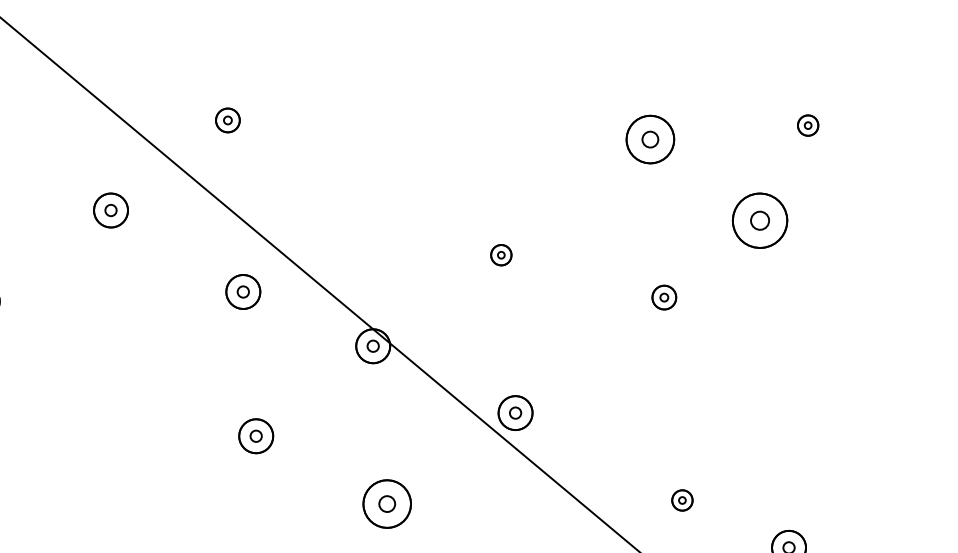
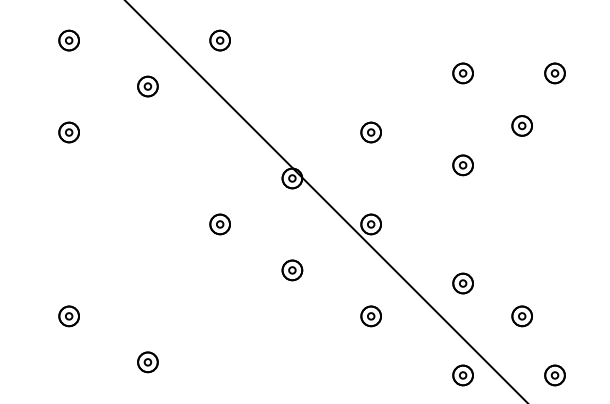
part: (226, 120) -> (219, 40), size x1.43
part: (807, 125) -> (554, 73), size x1.67
part: (649, 139) -> (462, 73), size x0.71
part: (758, 220) -> (521, 125), size x0.62
part: (500, 255) -> (370, 132), size x1.67
part: (242, 292) -> (219, 140), removed
part: (663, 297) -> (462, 165), size x1.43
part: (681, 500) -> (462, 283), size x1.67
part: (387, 504) -> (292, 270), size x0.71

